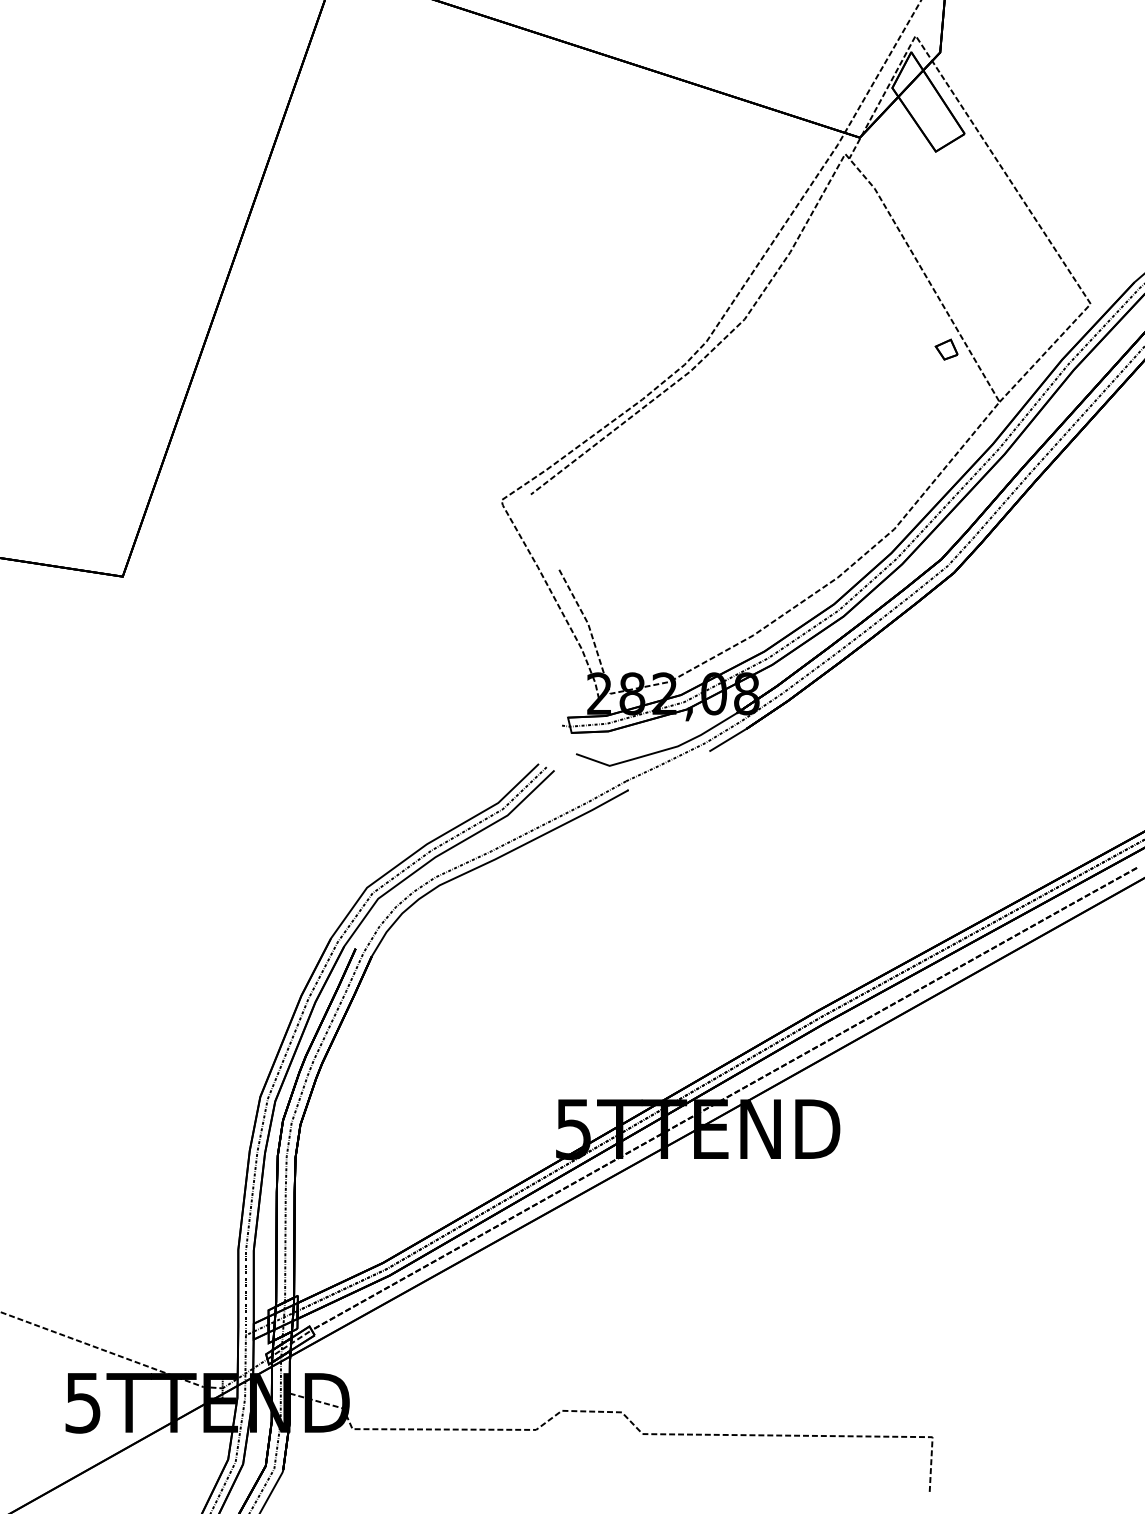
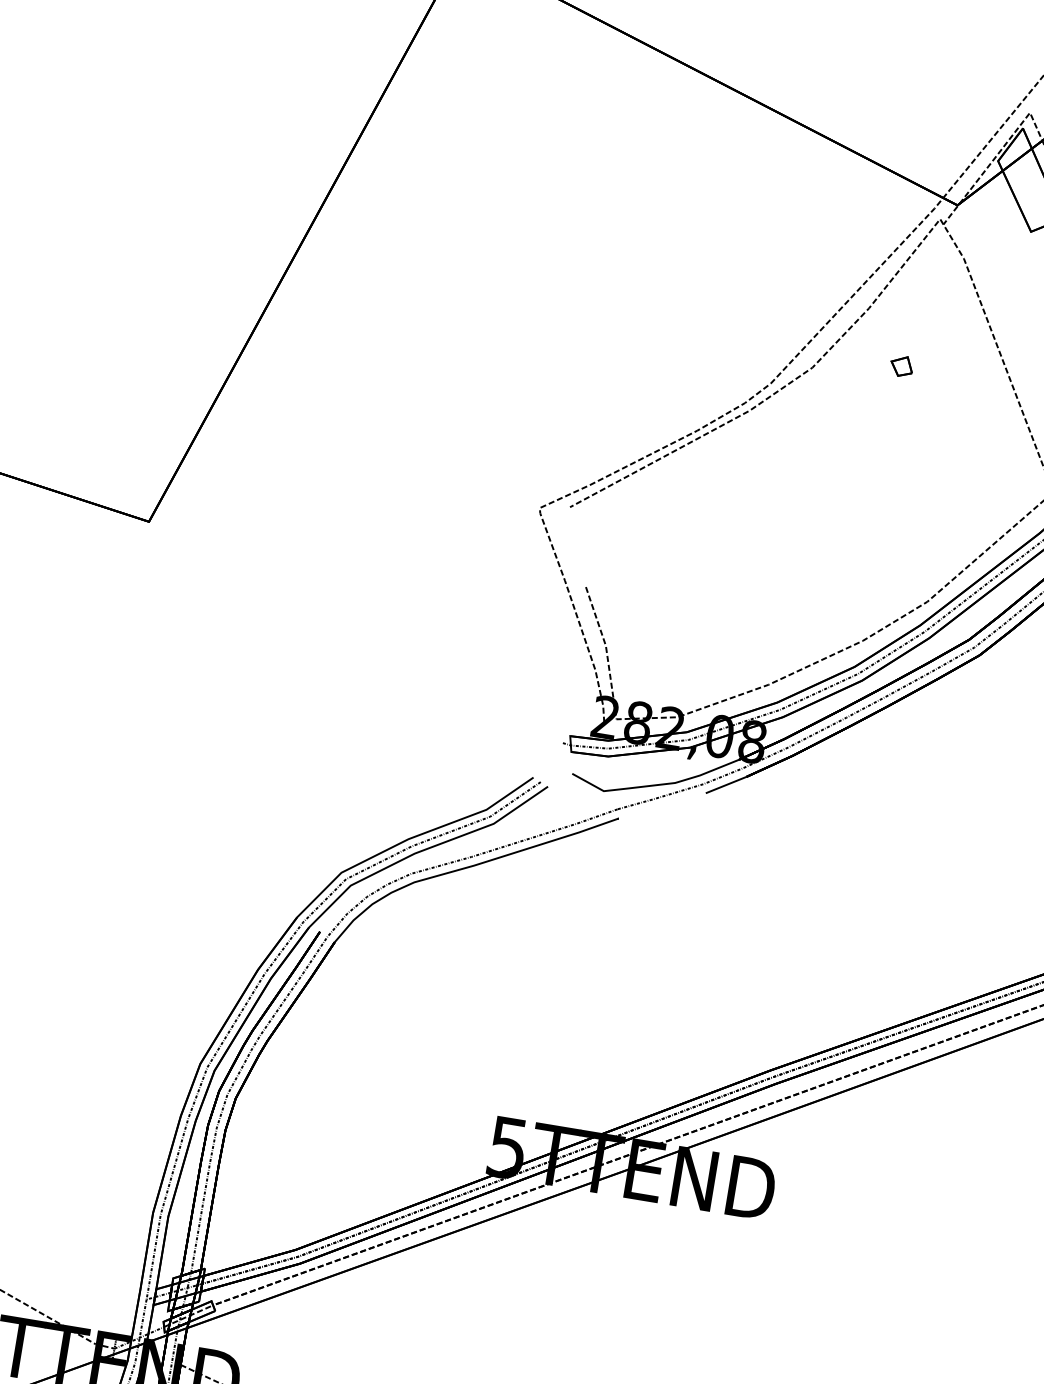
part: (946, 349) -> (901, 366), moved

